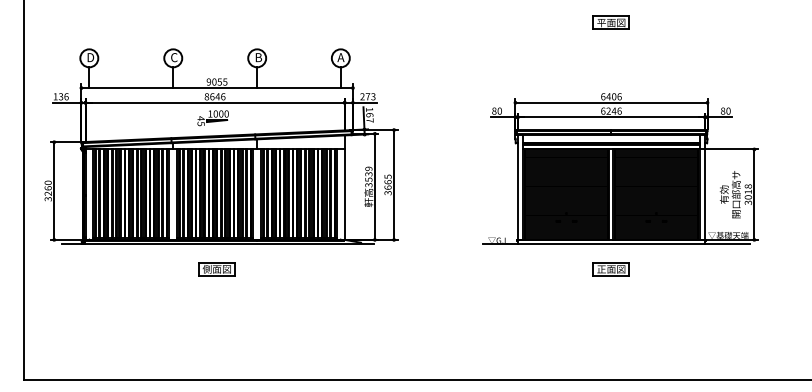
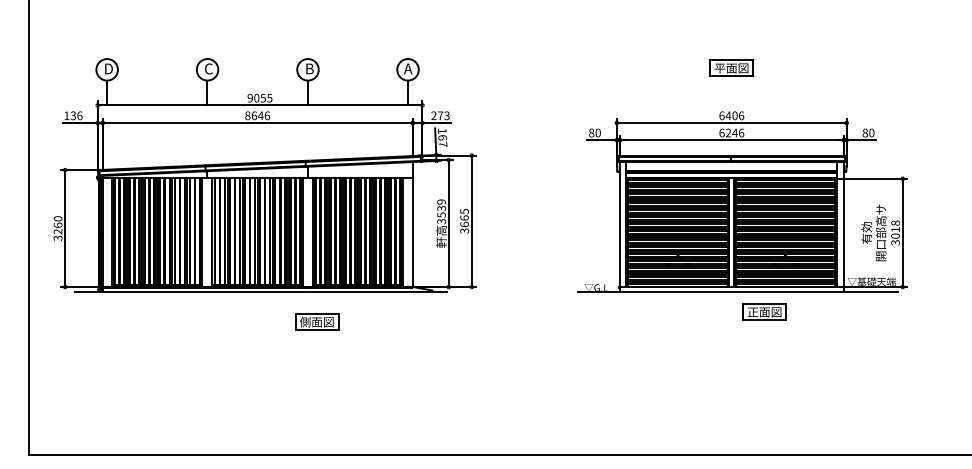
part: (611, 22) -> (731, 67), moved
part: (213, 118) -> (255, 141), removed
part: (217, 268) -> (317, 321), moved
part: (611, 268) -> (764, 311), moved

